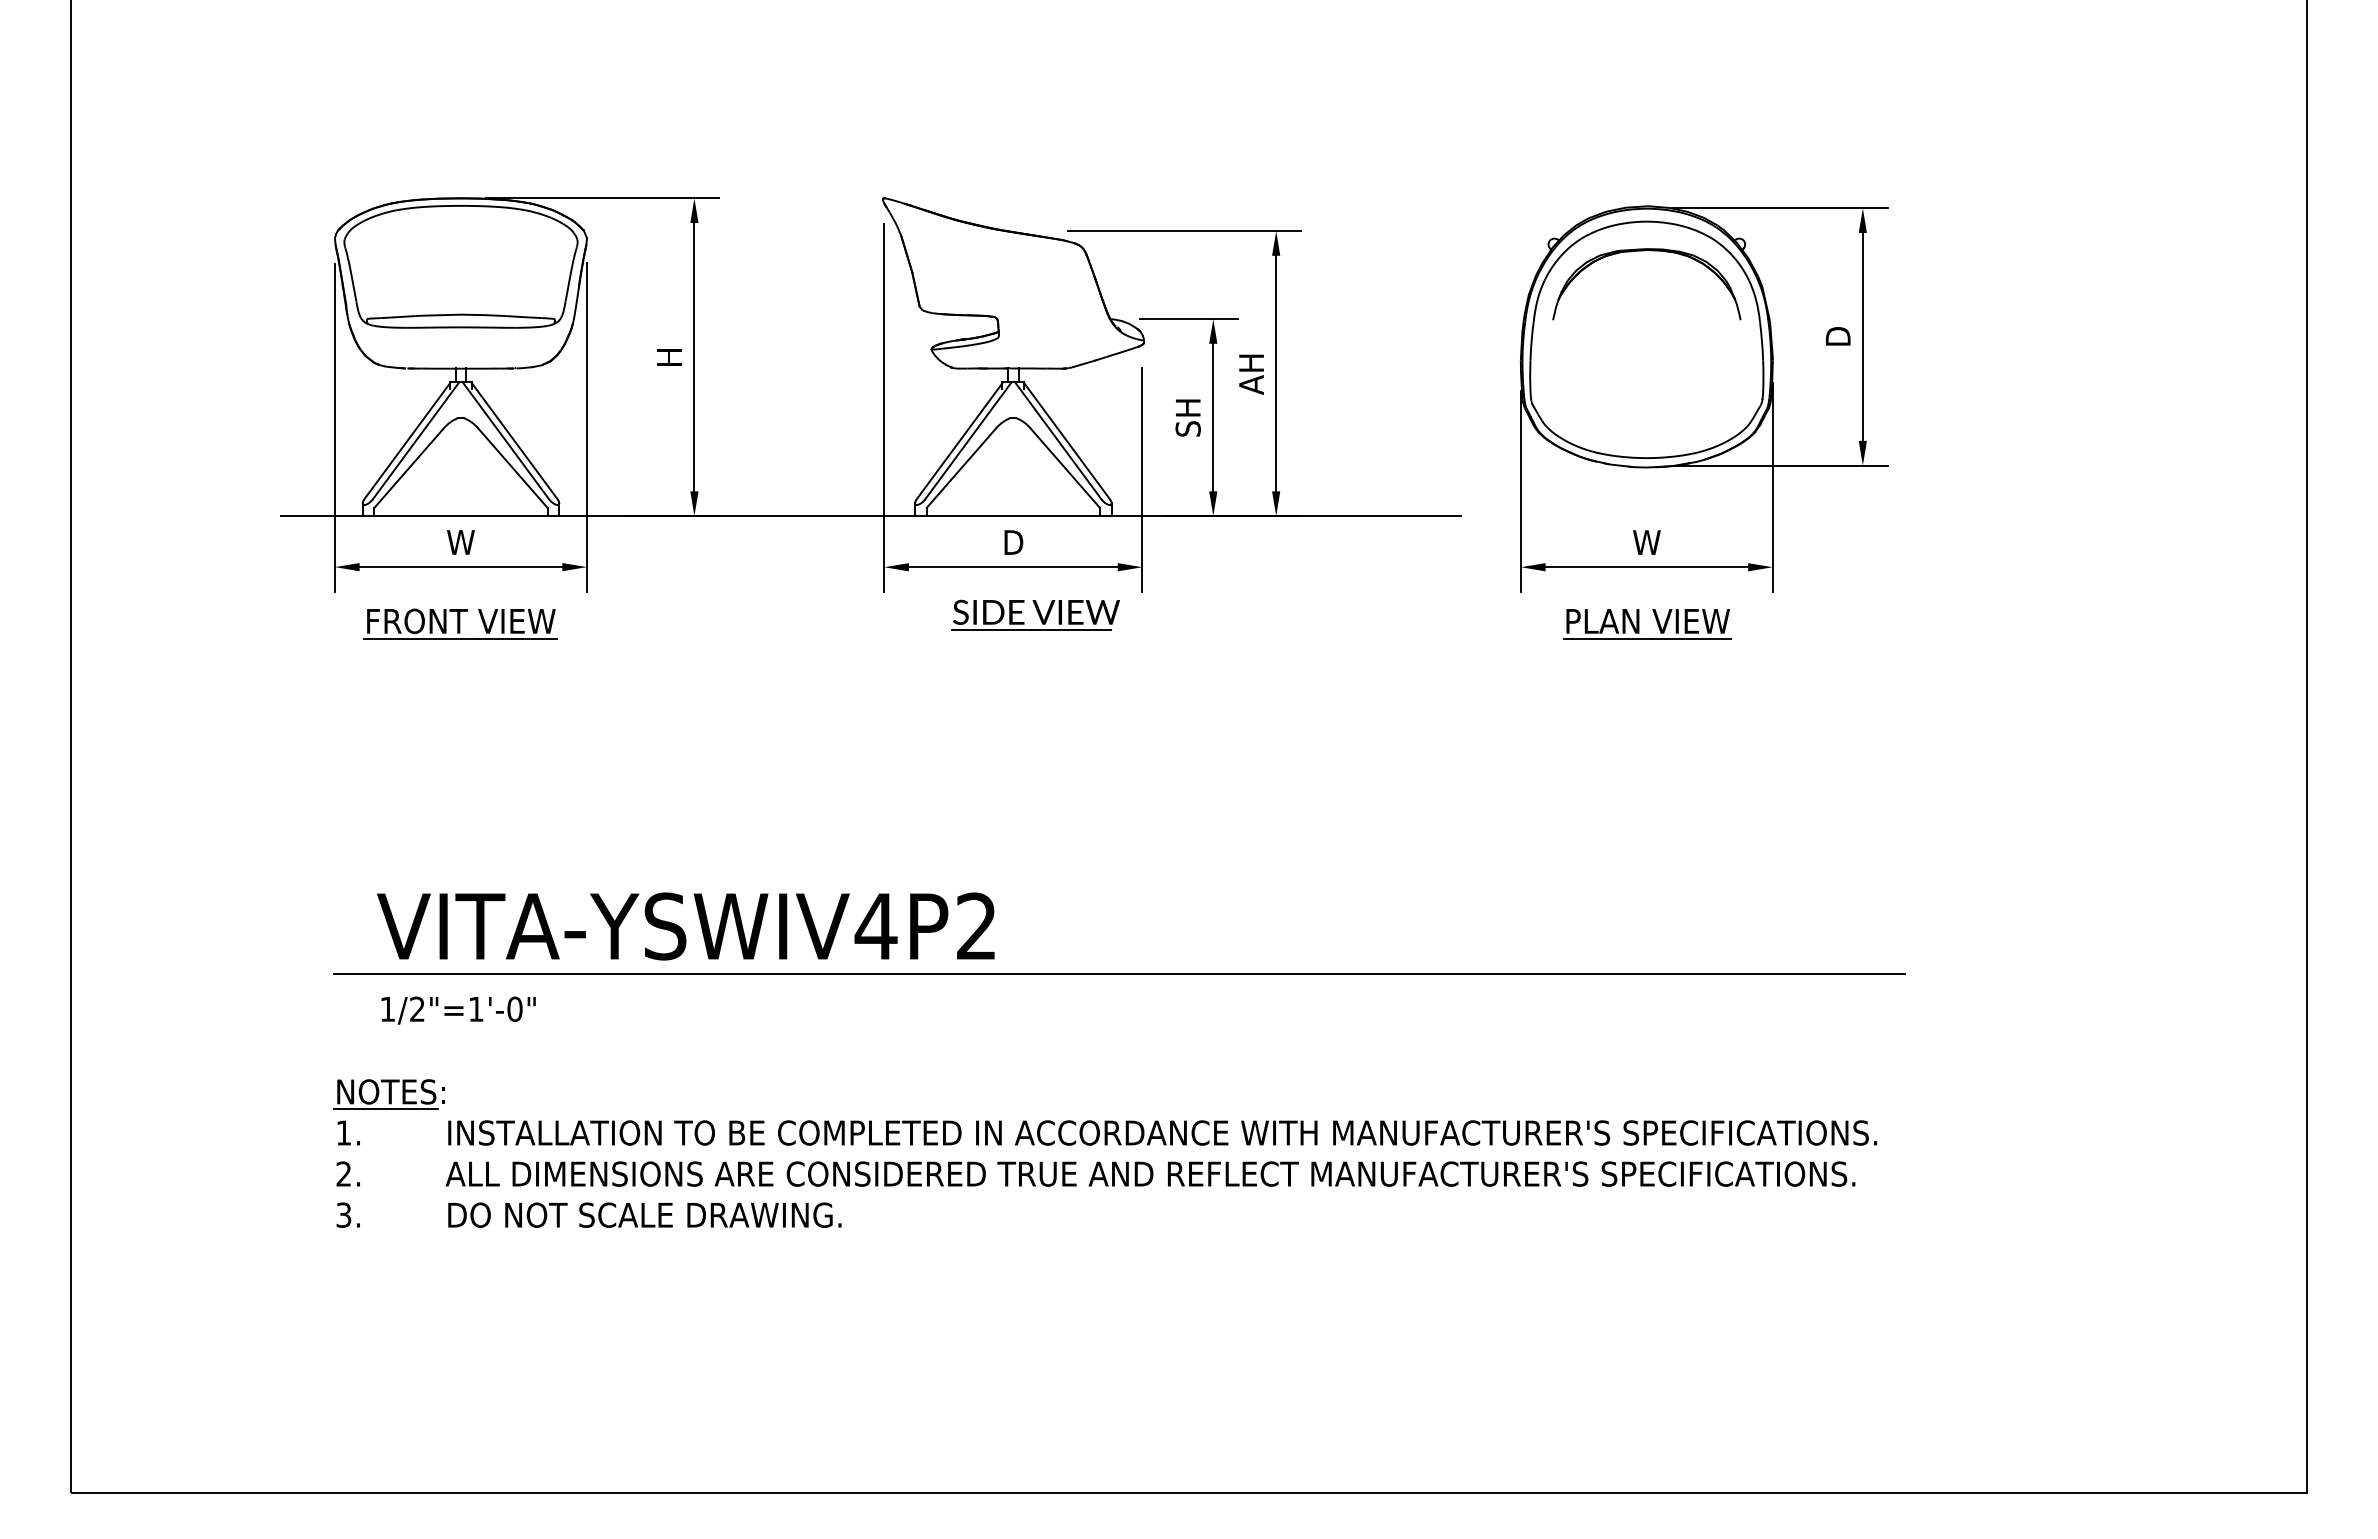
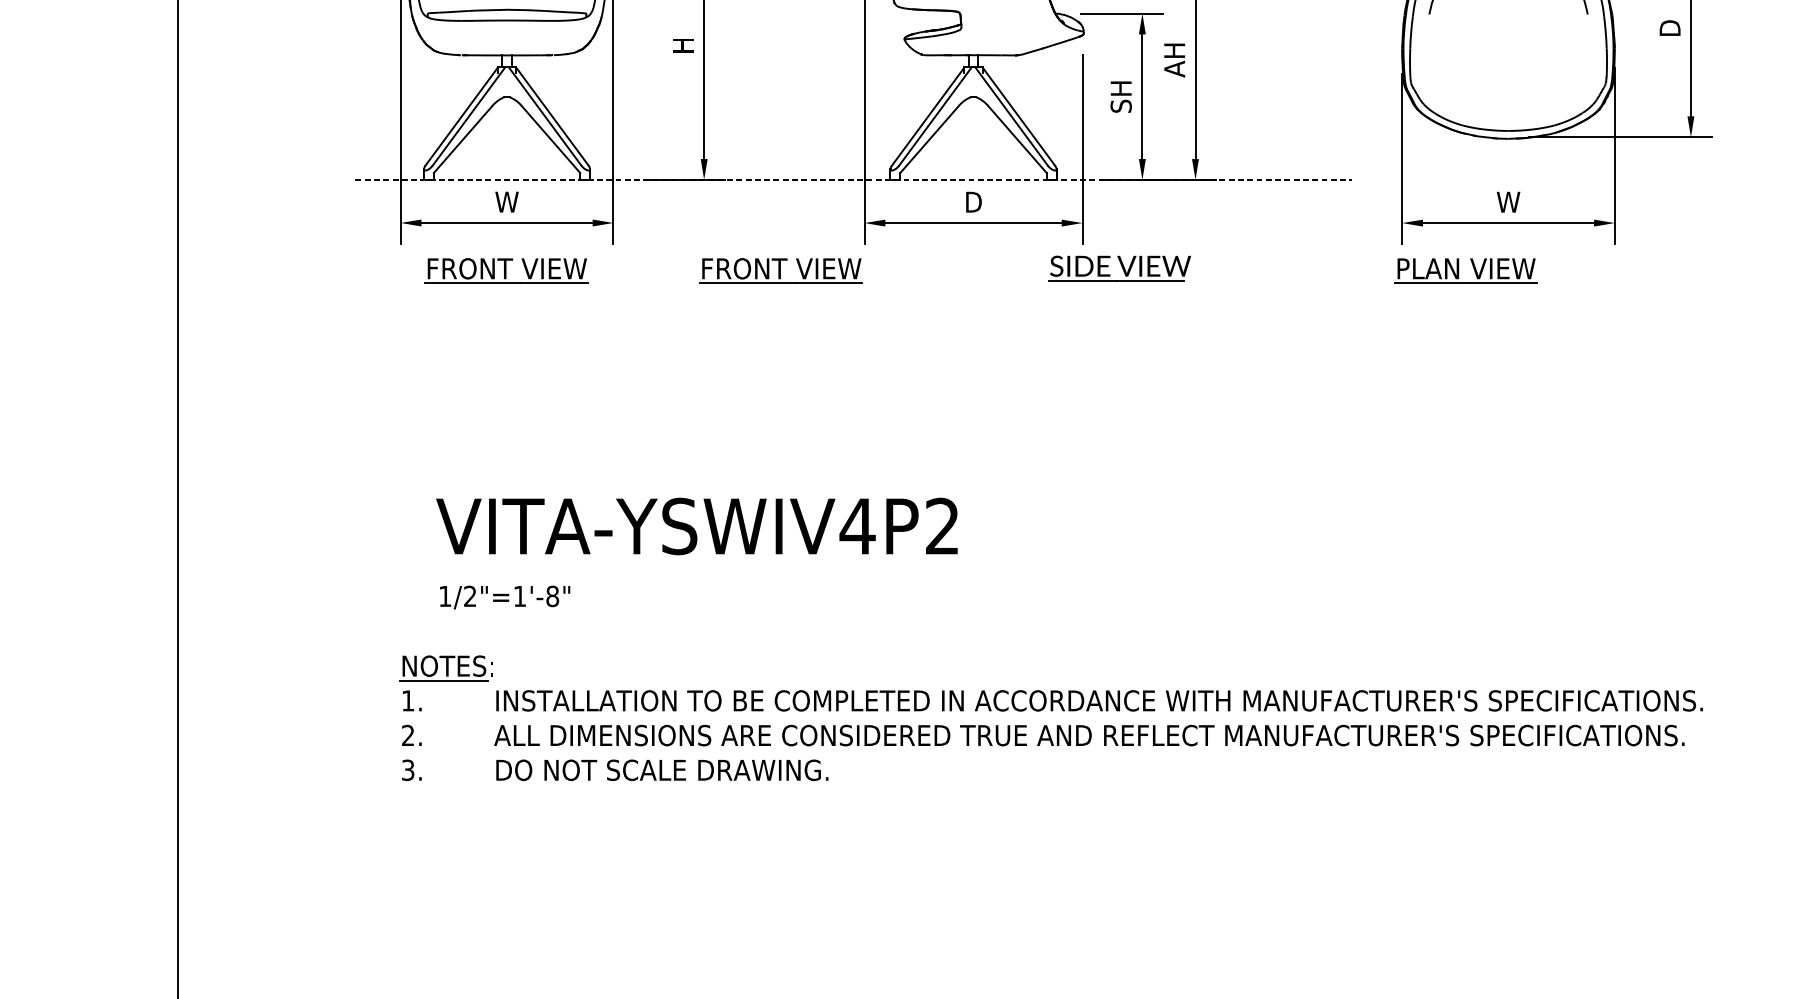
line: (871, 516) -> (853, 180), solid -> dashed
part: (1035, 614) -> (1119, 268), moved
part: (785, 623) -> (781, 270), added
part: (1639, 624) -> (1459, 271), moved
line: (1119, 974) -> (1063, 567), removed
text: (514, 1009) -> (552, 596), 1/2"=1'-0" -> 1/2"=1'-8"

